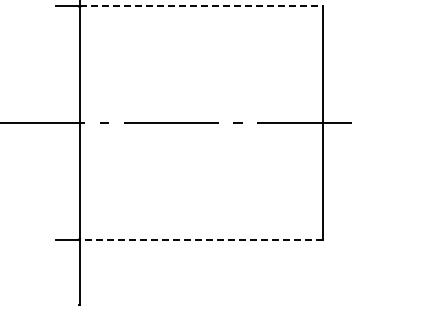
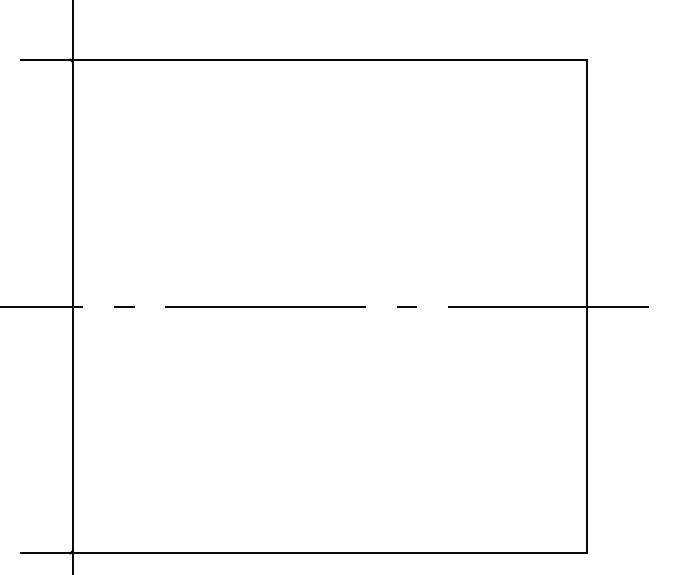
line: (201, 6) -> (329, 60), dashed -> solid
line: (201, 239) -> (329, 553), dashed -> solid

